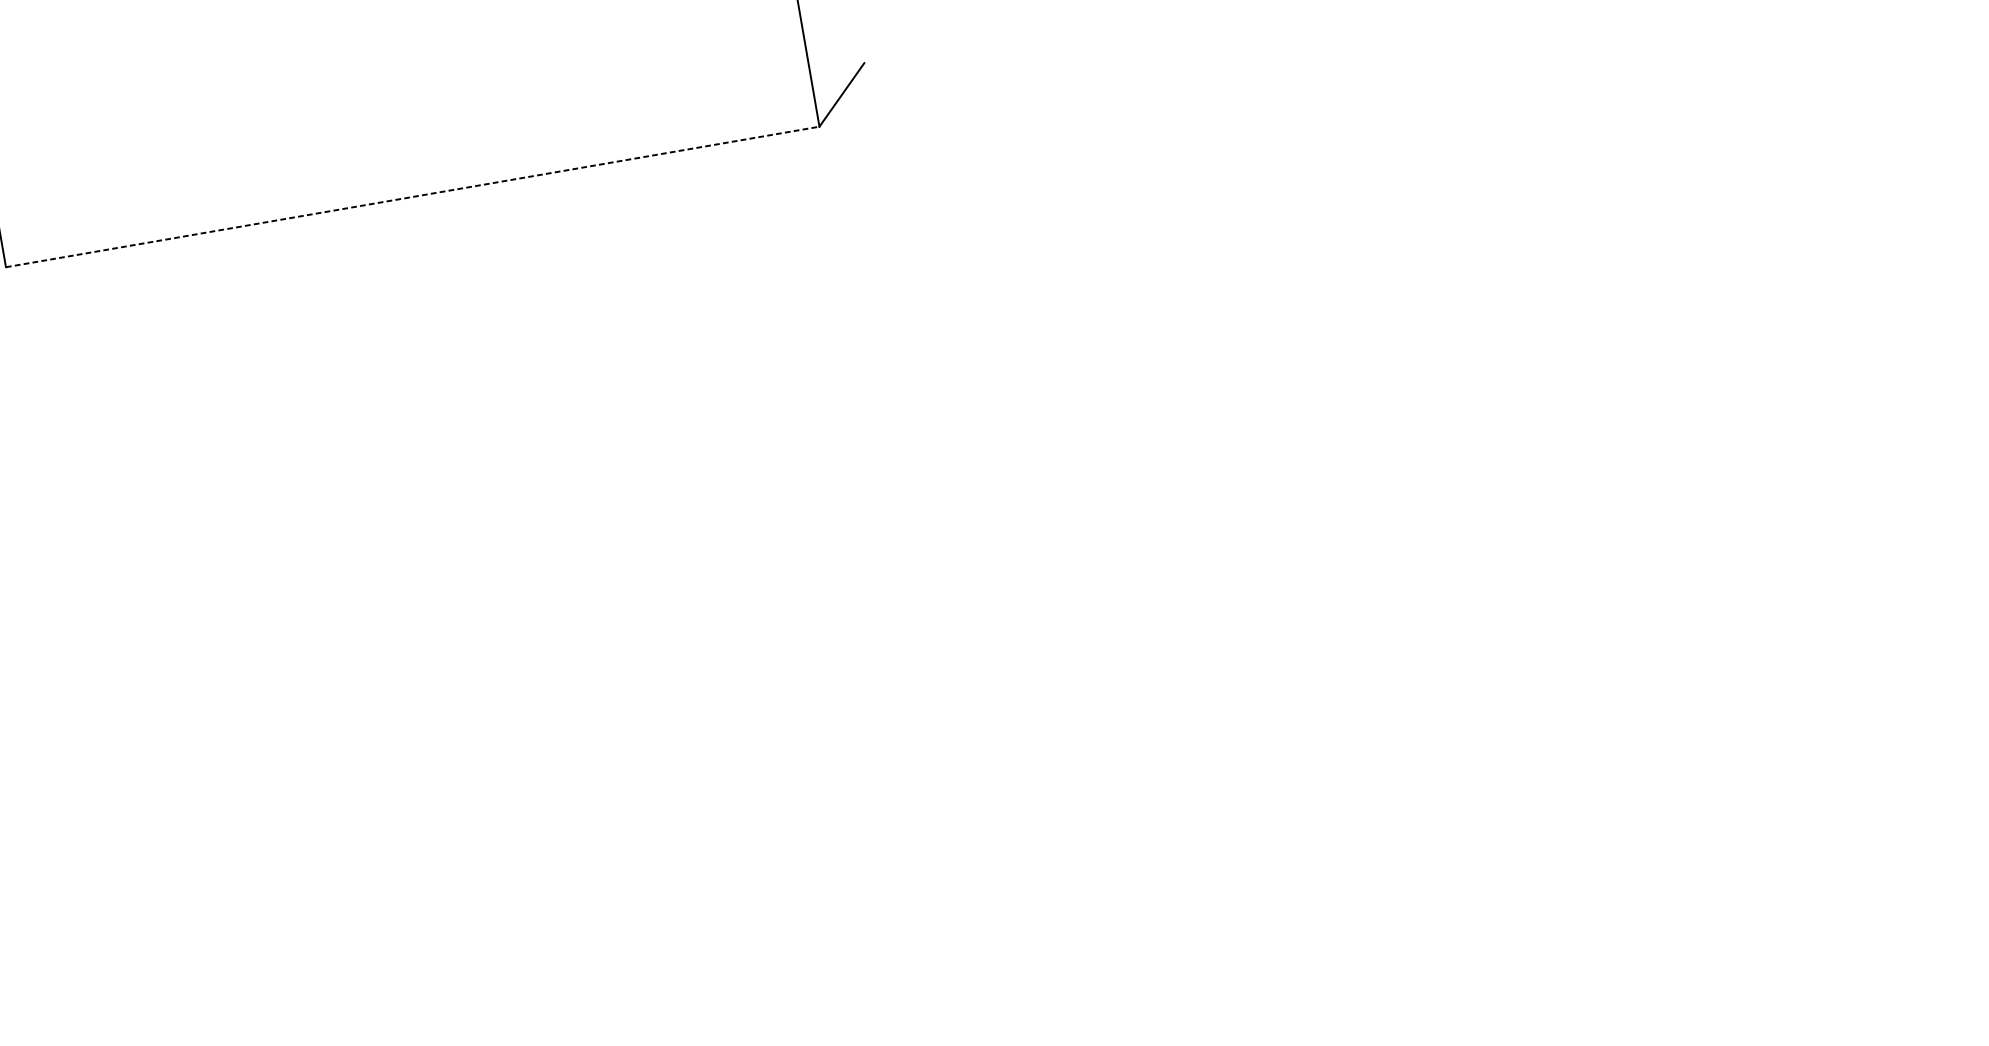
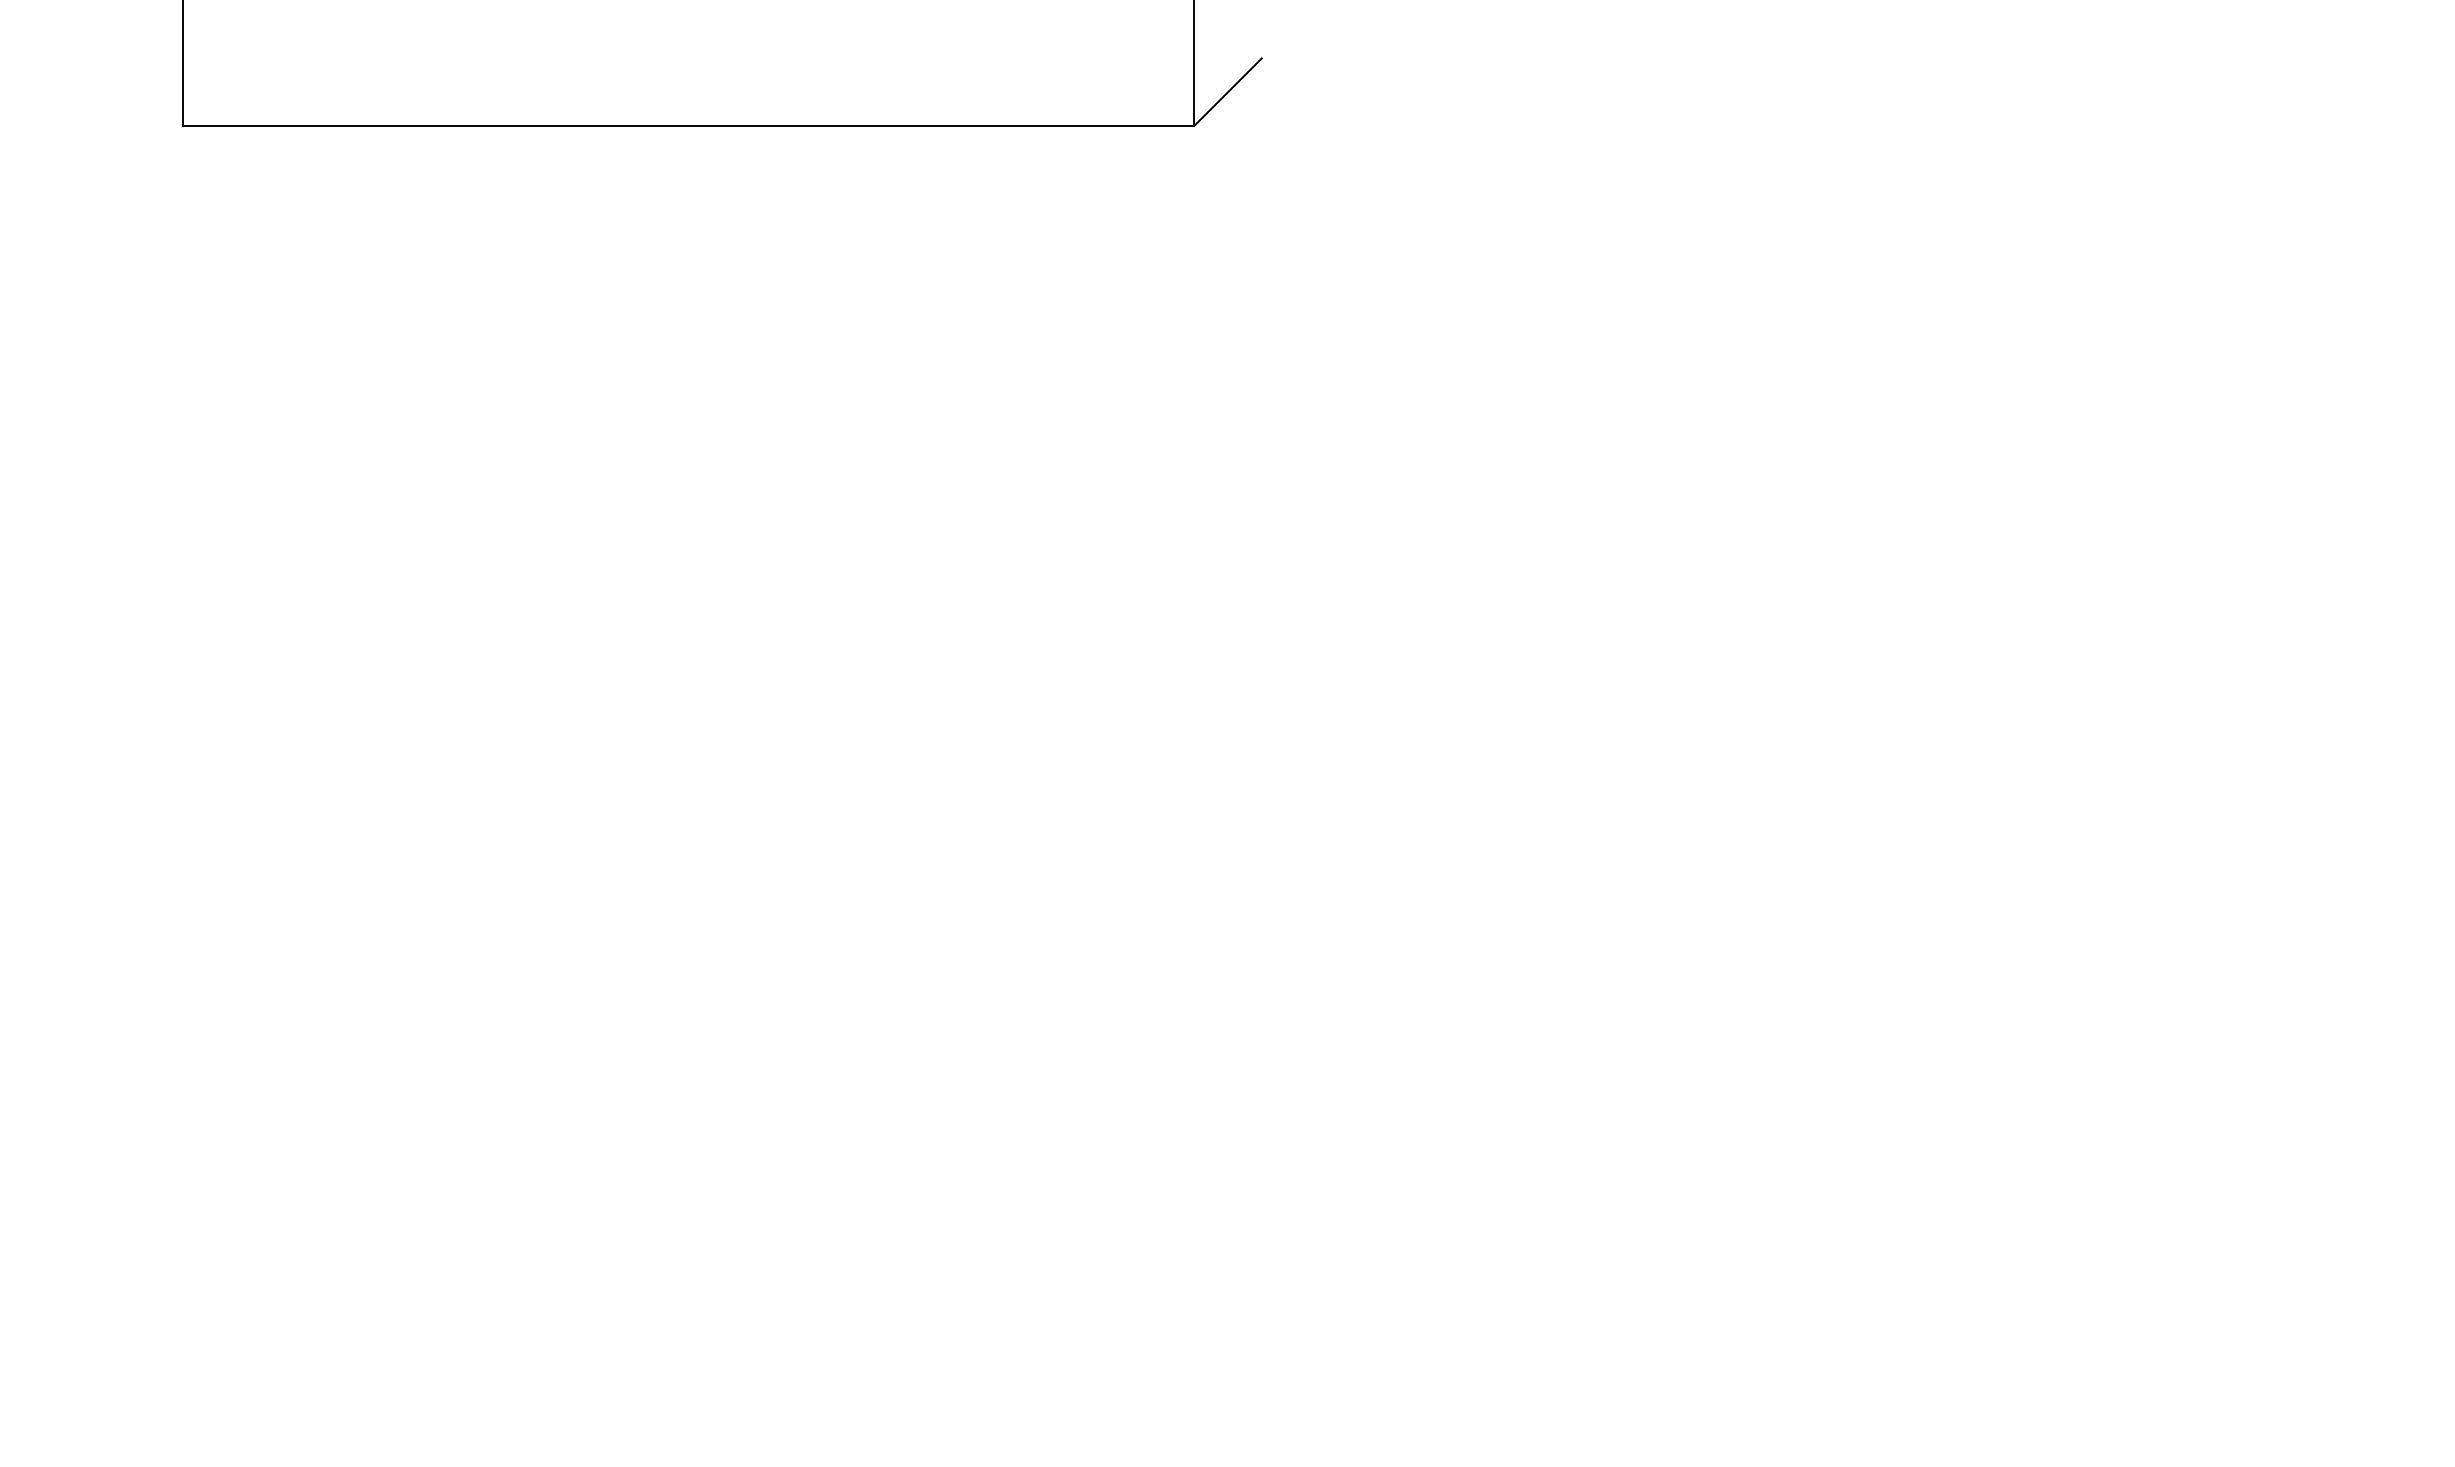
line: (413, 196) -> (689, 125), dashed -> solid

